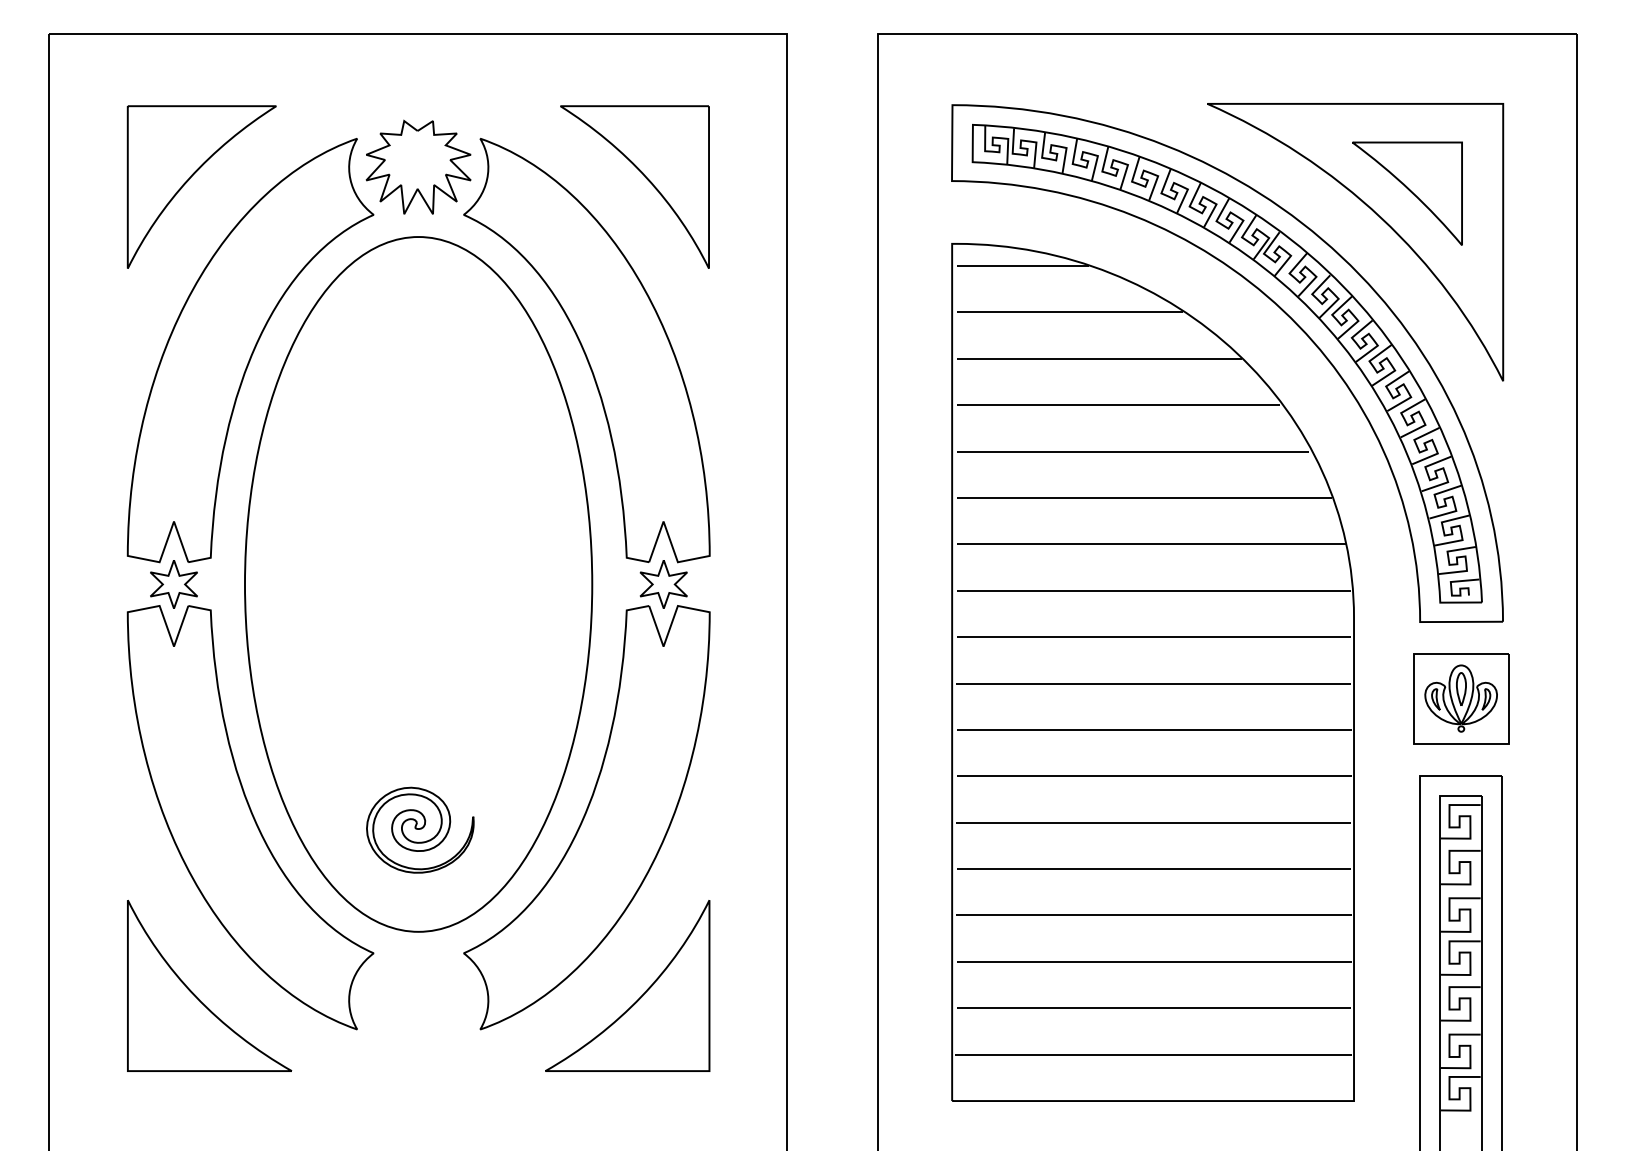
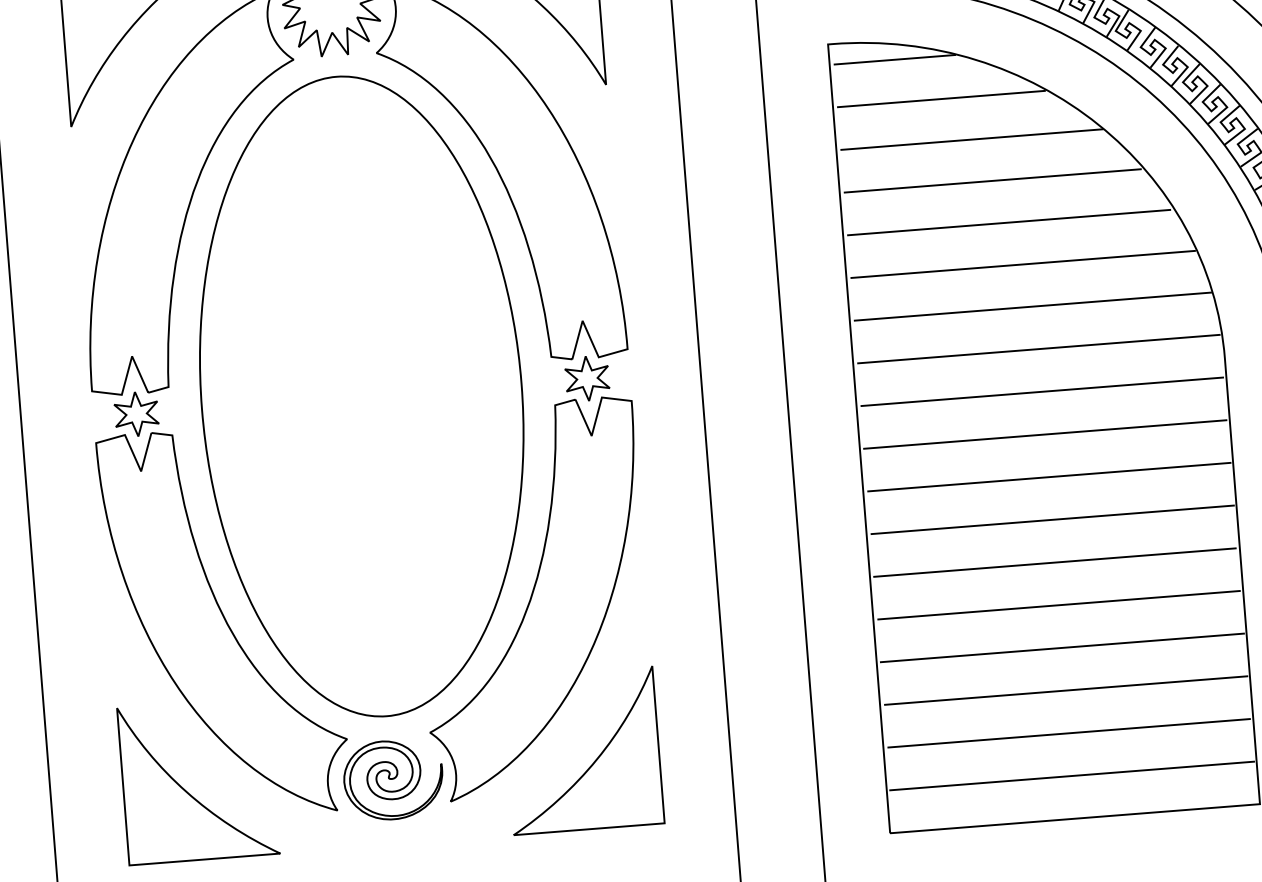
part: (420, 829) -> (393, 779), moved

